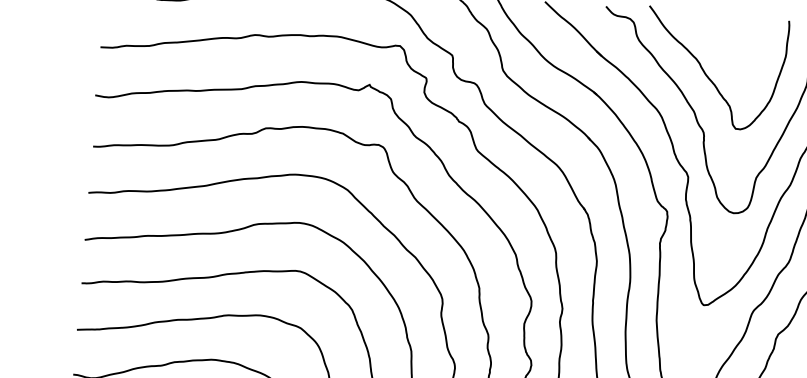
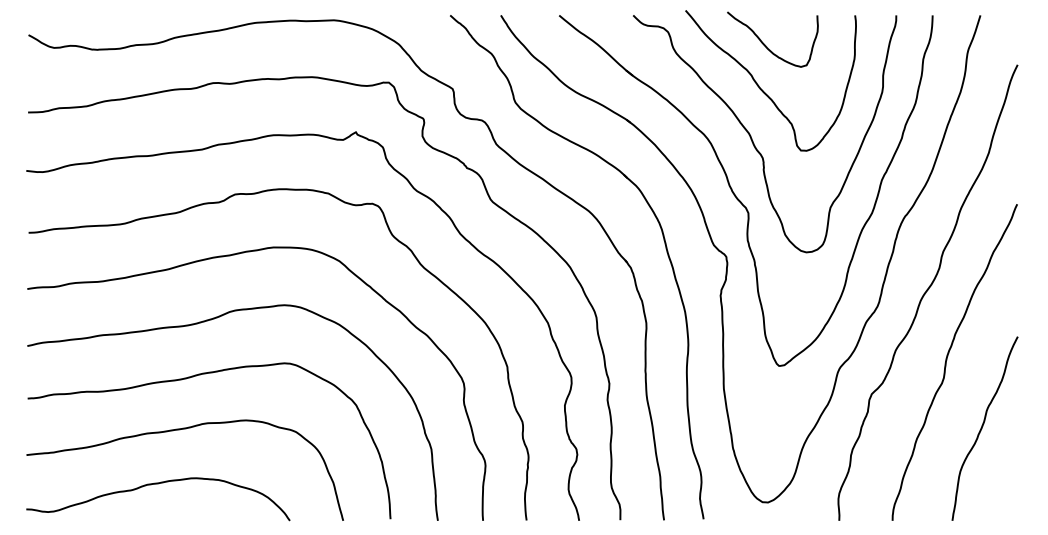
curve: (714, 39) -> (766, 45), added

